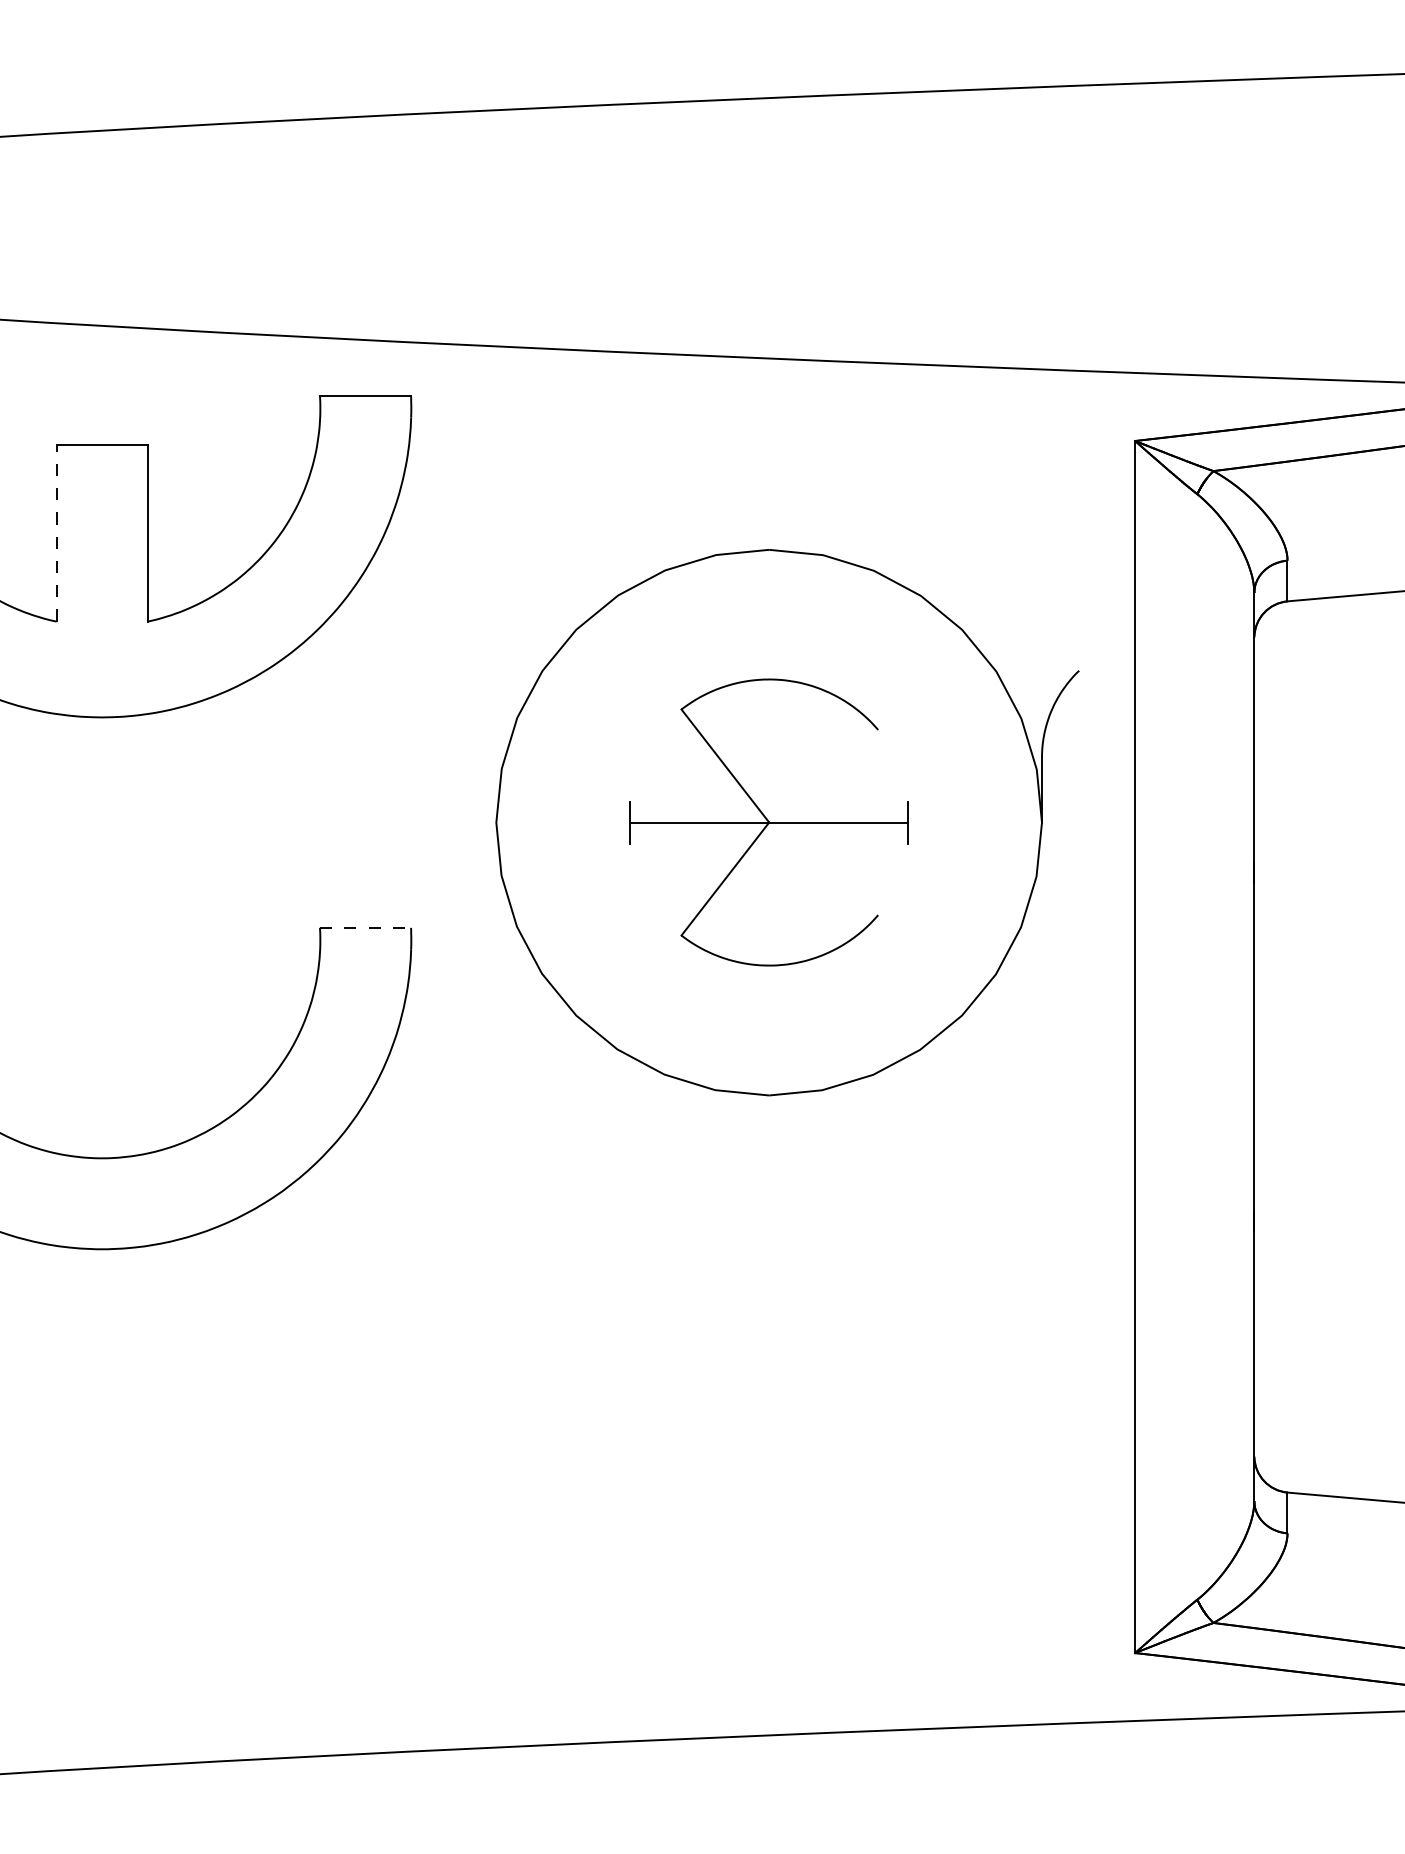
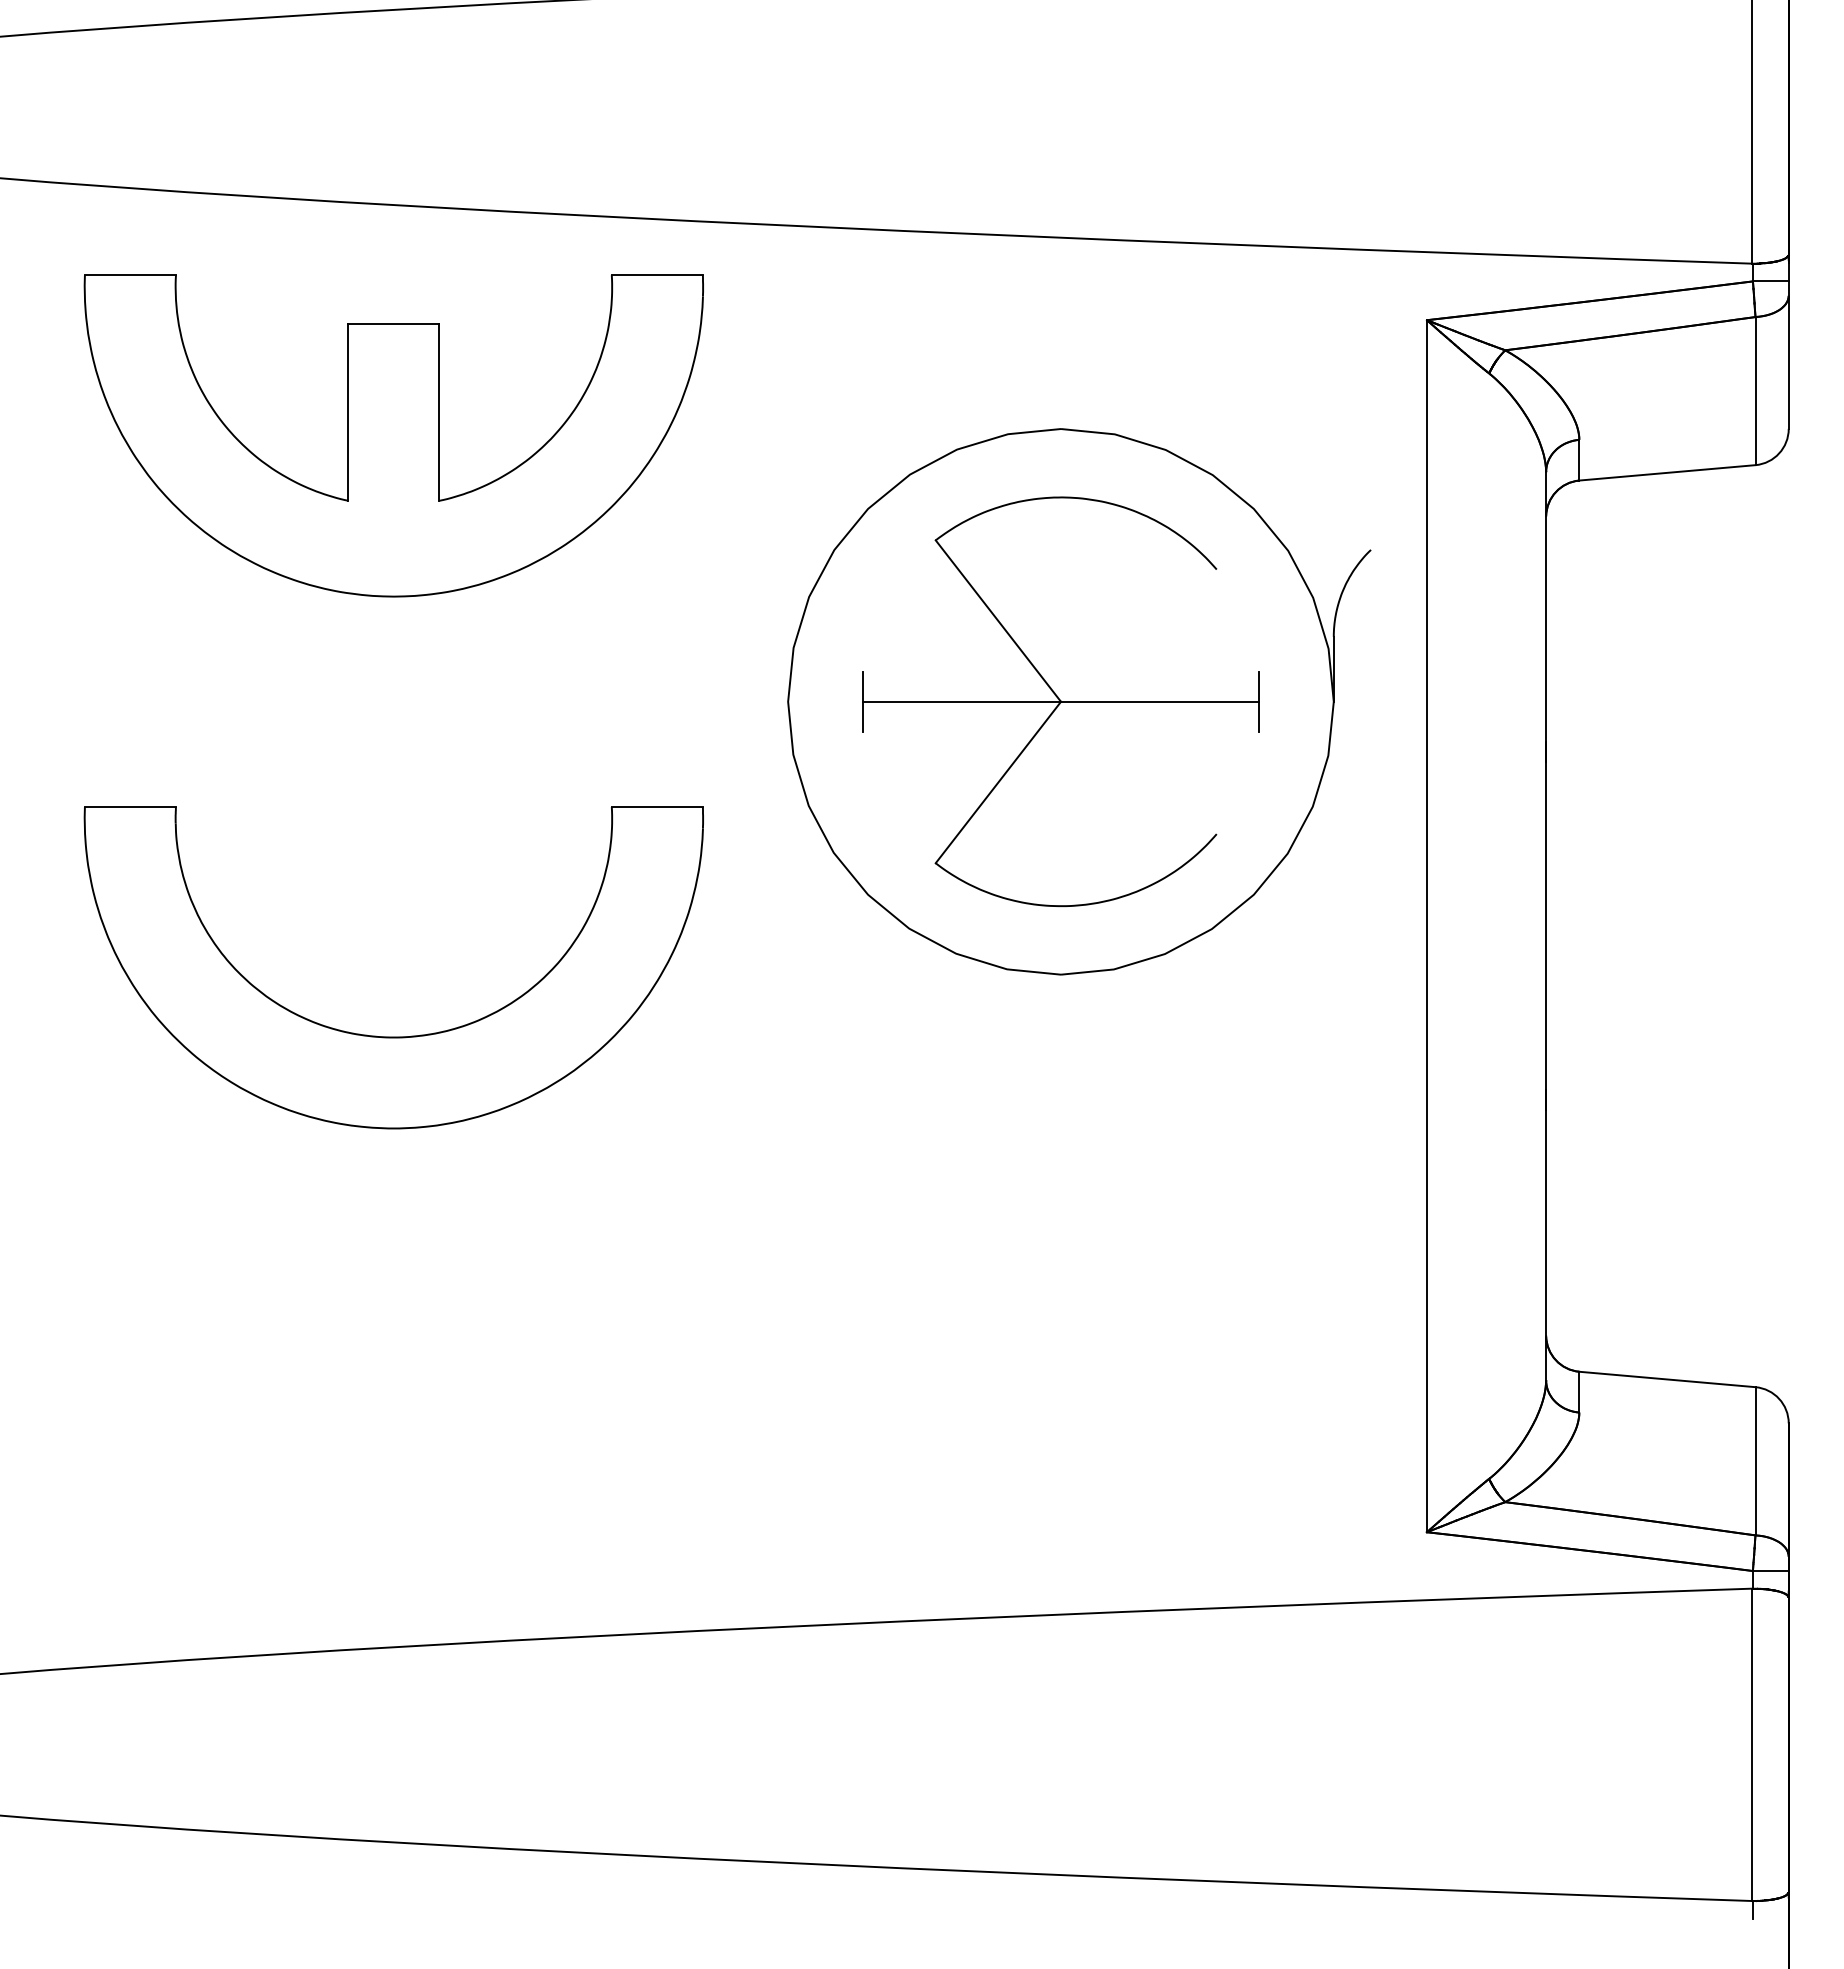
line: (56, 533) -> (348, 412), dashed -> solid
part: (768, 822) -> (1060, 701), size x1.43
line: (365, 928) -> (657, 807), dashed -> solid

